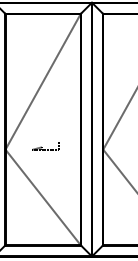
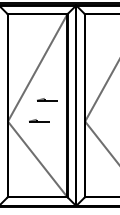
part: (55, 121) -> (47, 99), added

